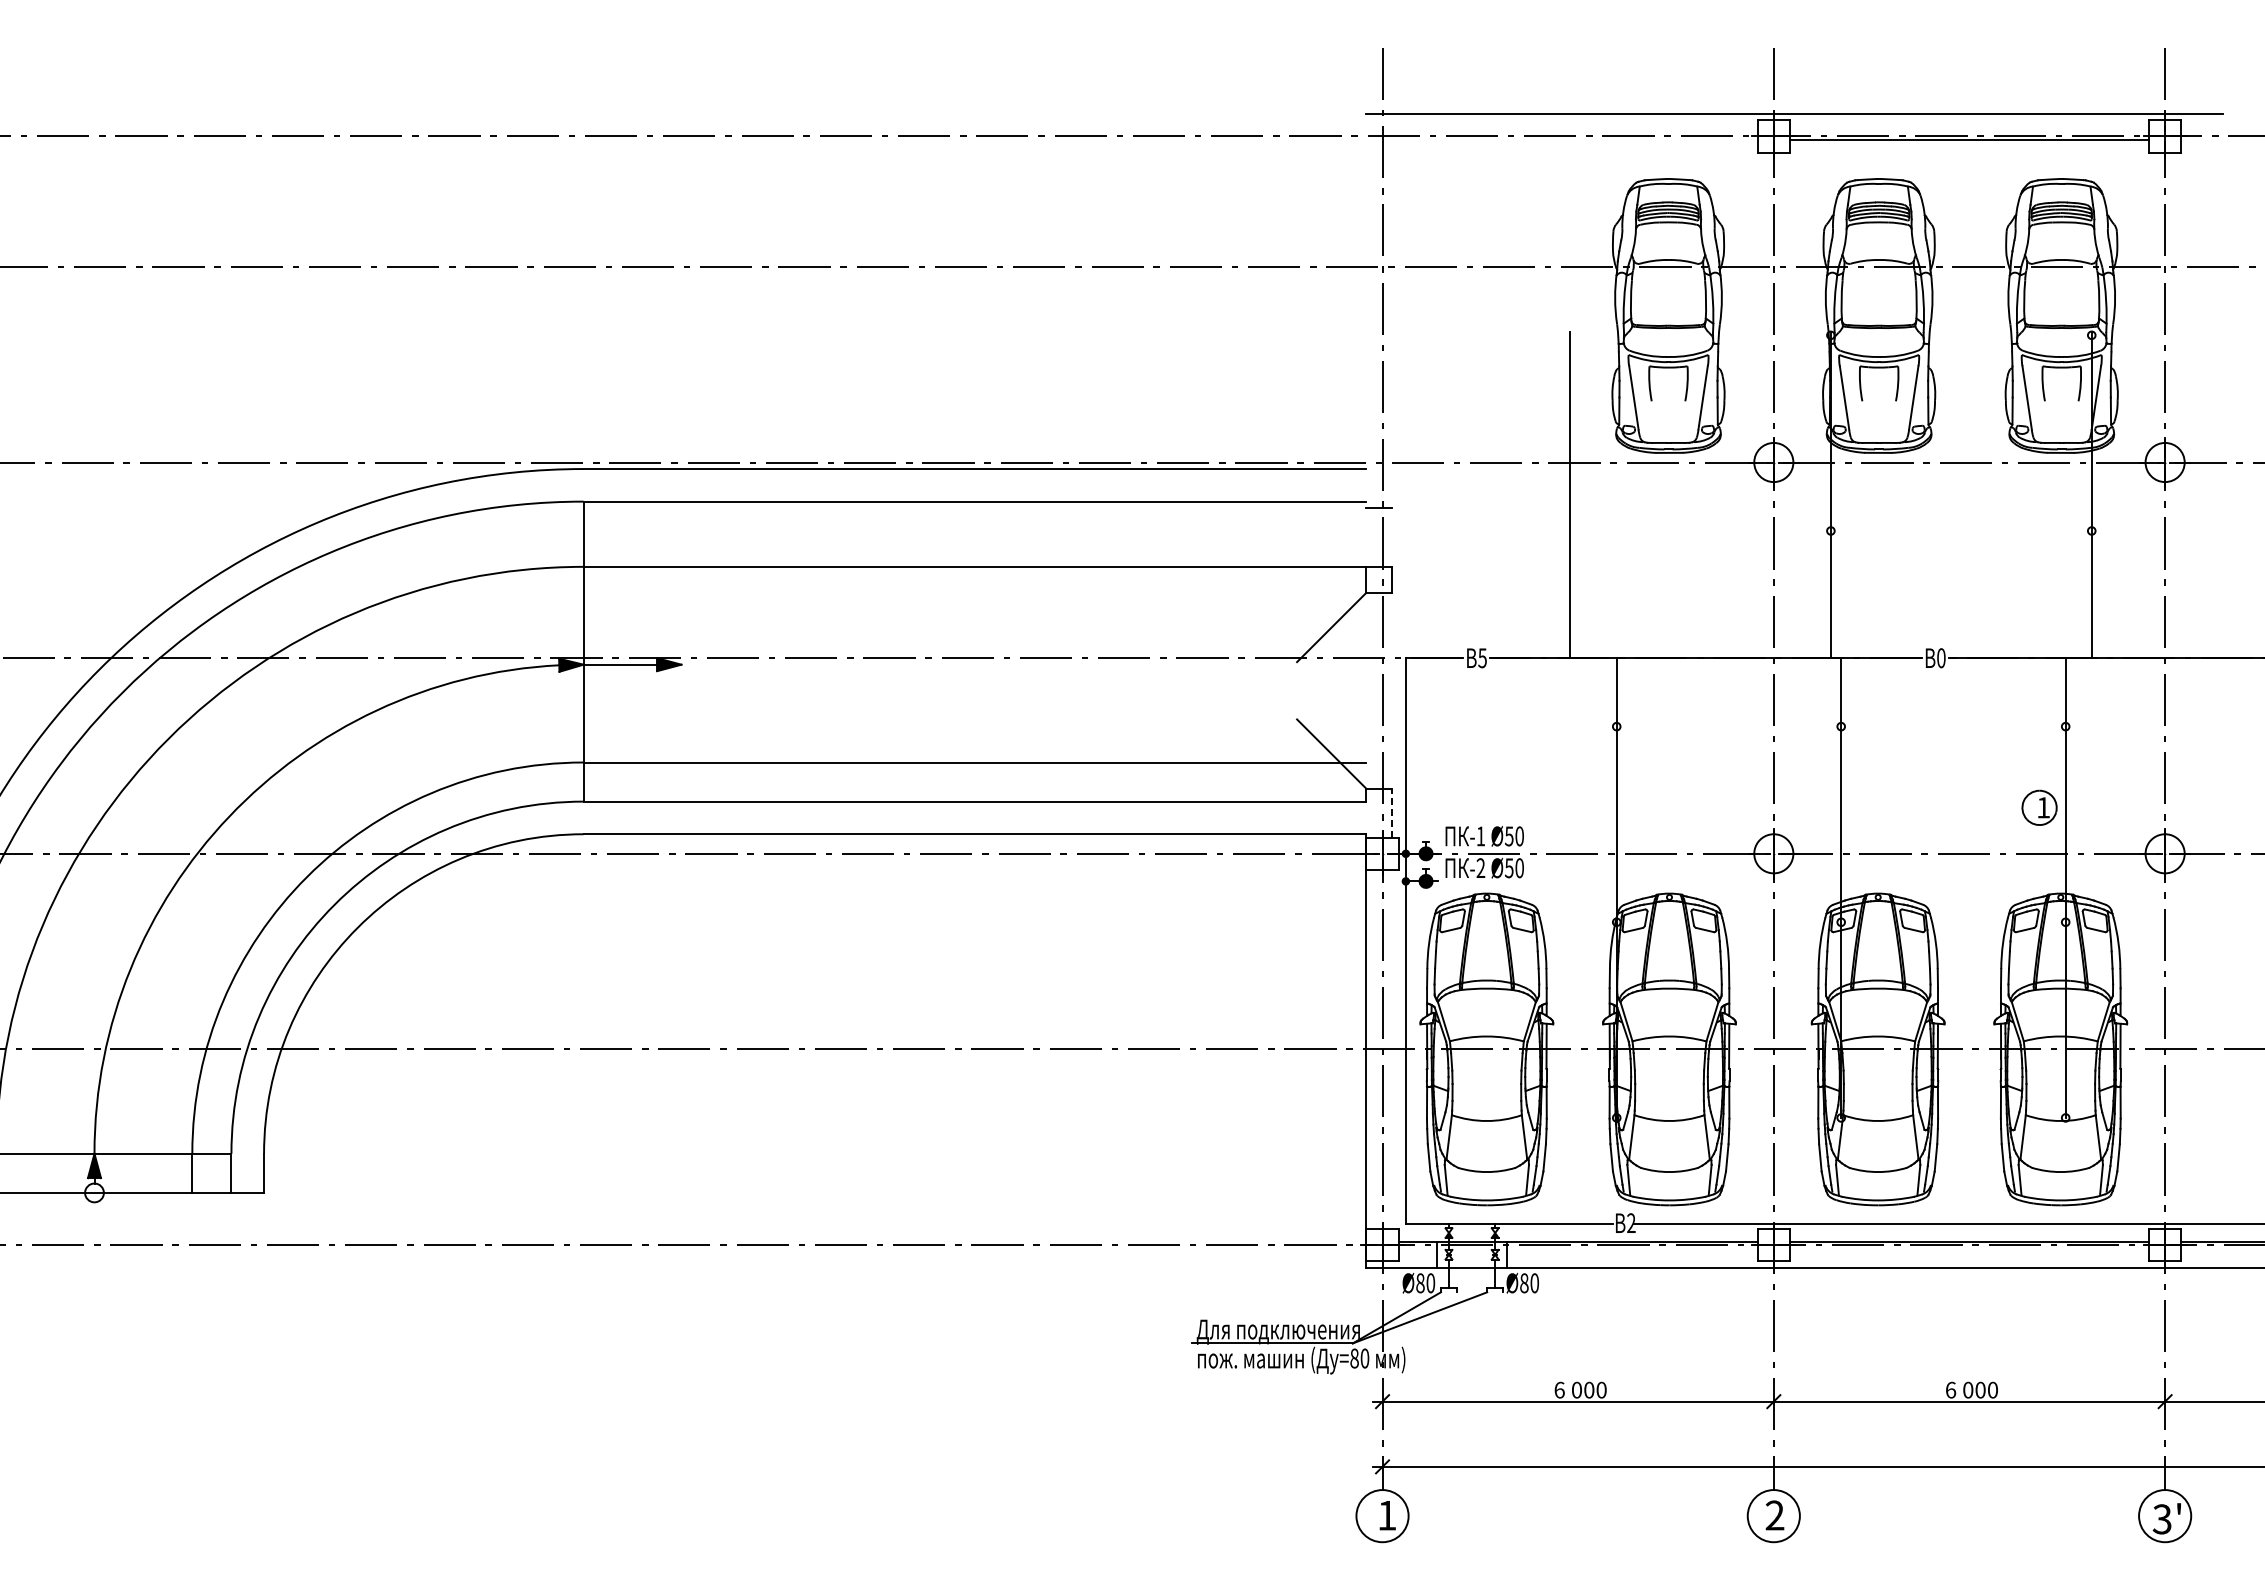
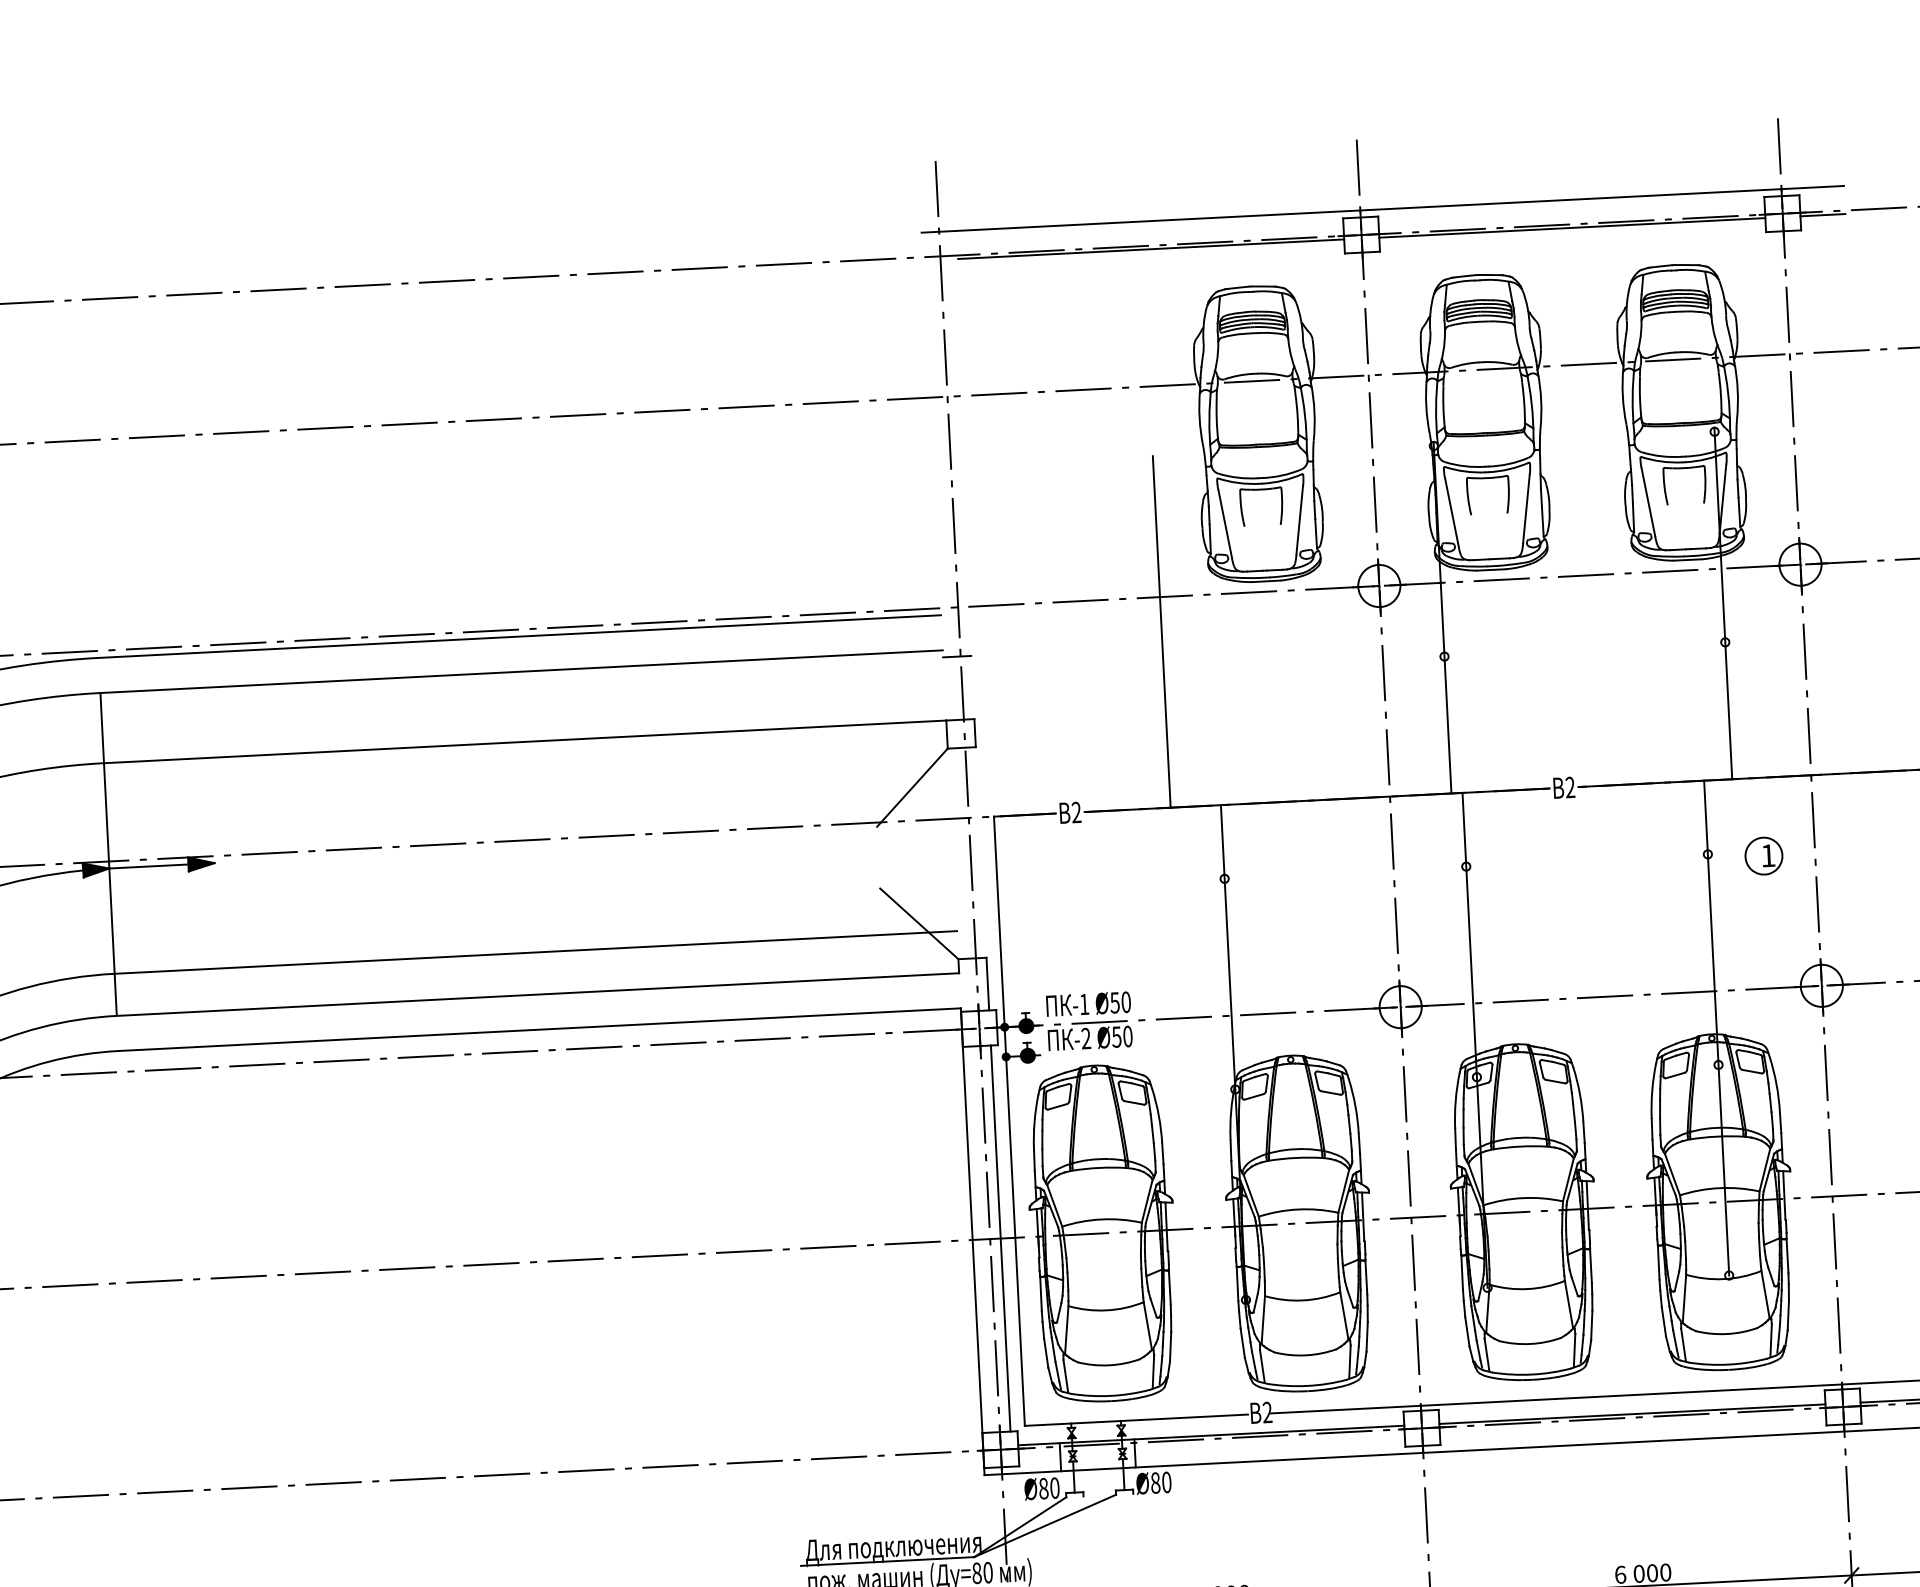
line: (1577, 139) -> (1150, 249), added
line: (2202, 139) -> (1823, 214), added
text: (1482, 658) -> (1076, 812), 5 -> 2
text: (1941, 658) -> (1570, 787), 0 -> 2
part: (2039, 807) -> (1763, 855), moved
line: (1392, 812) -> (988, 983), dashed -> solid
line: (1392, 1049) -> (1000, 1238), added

